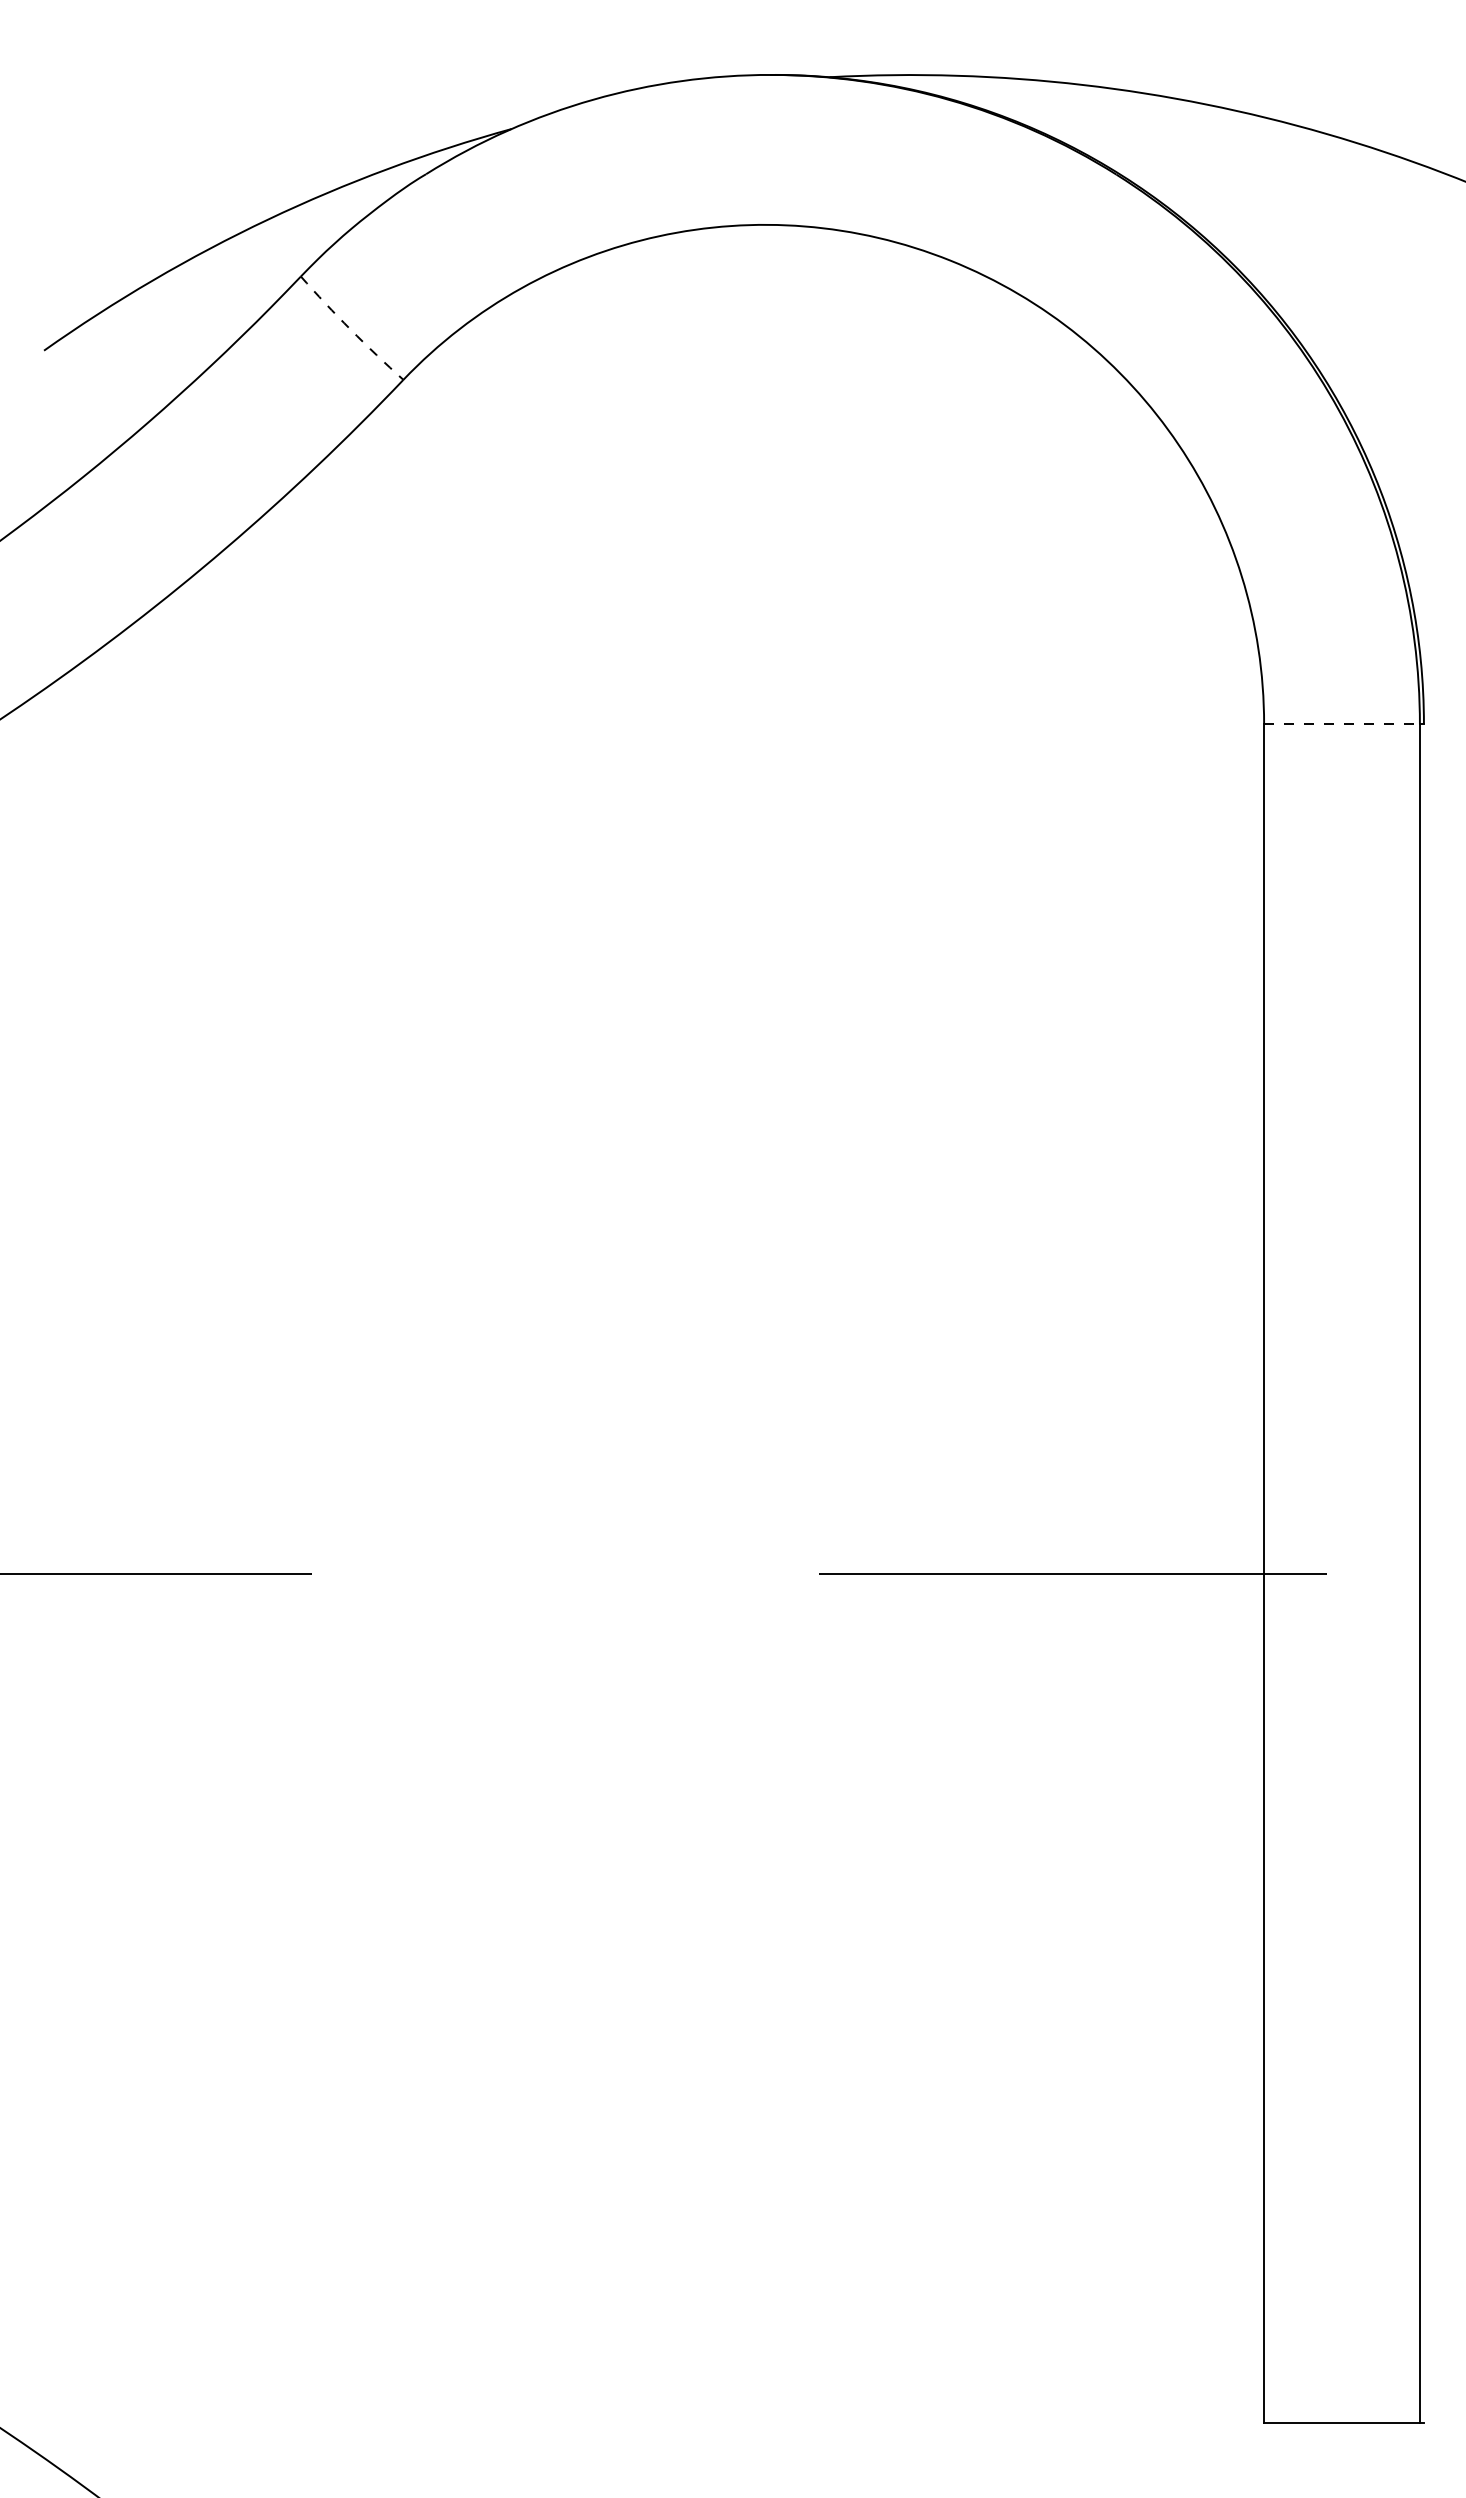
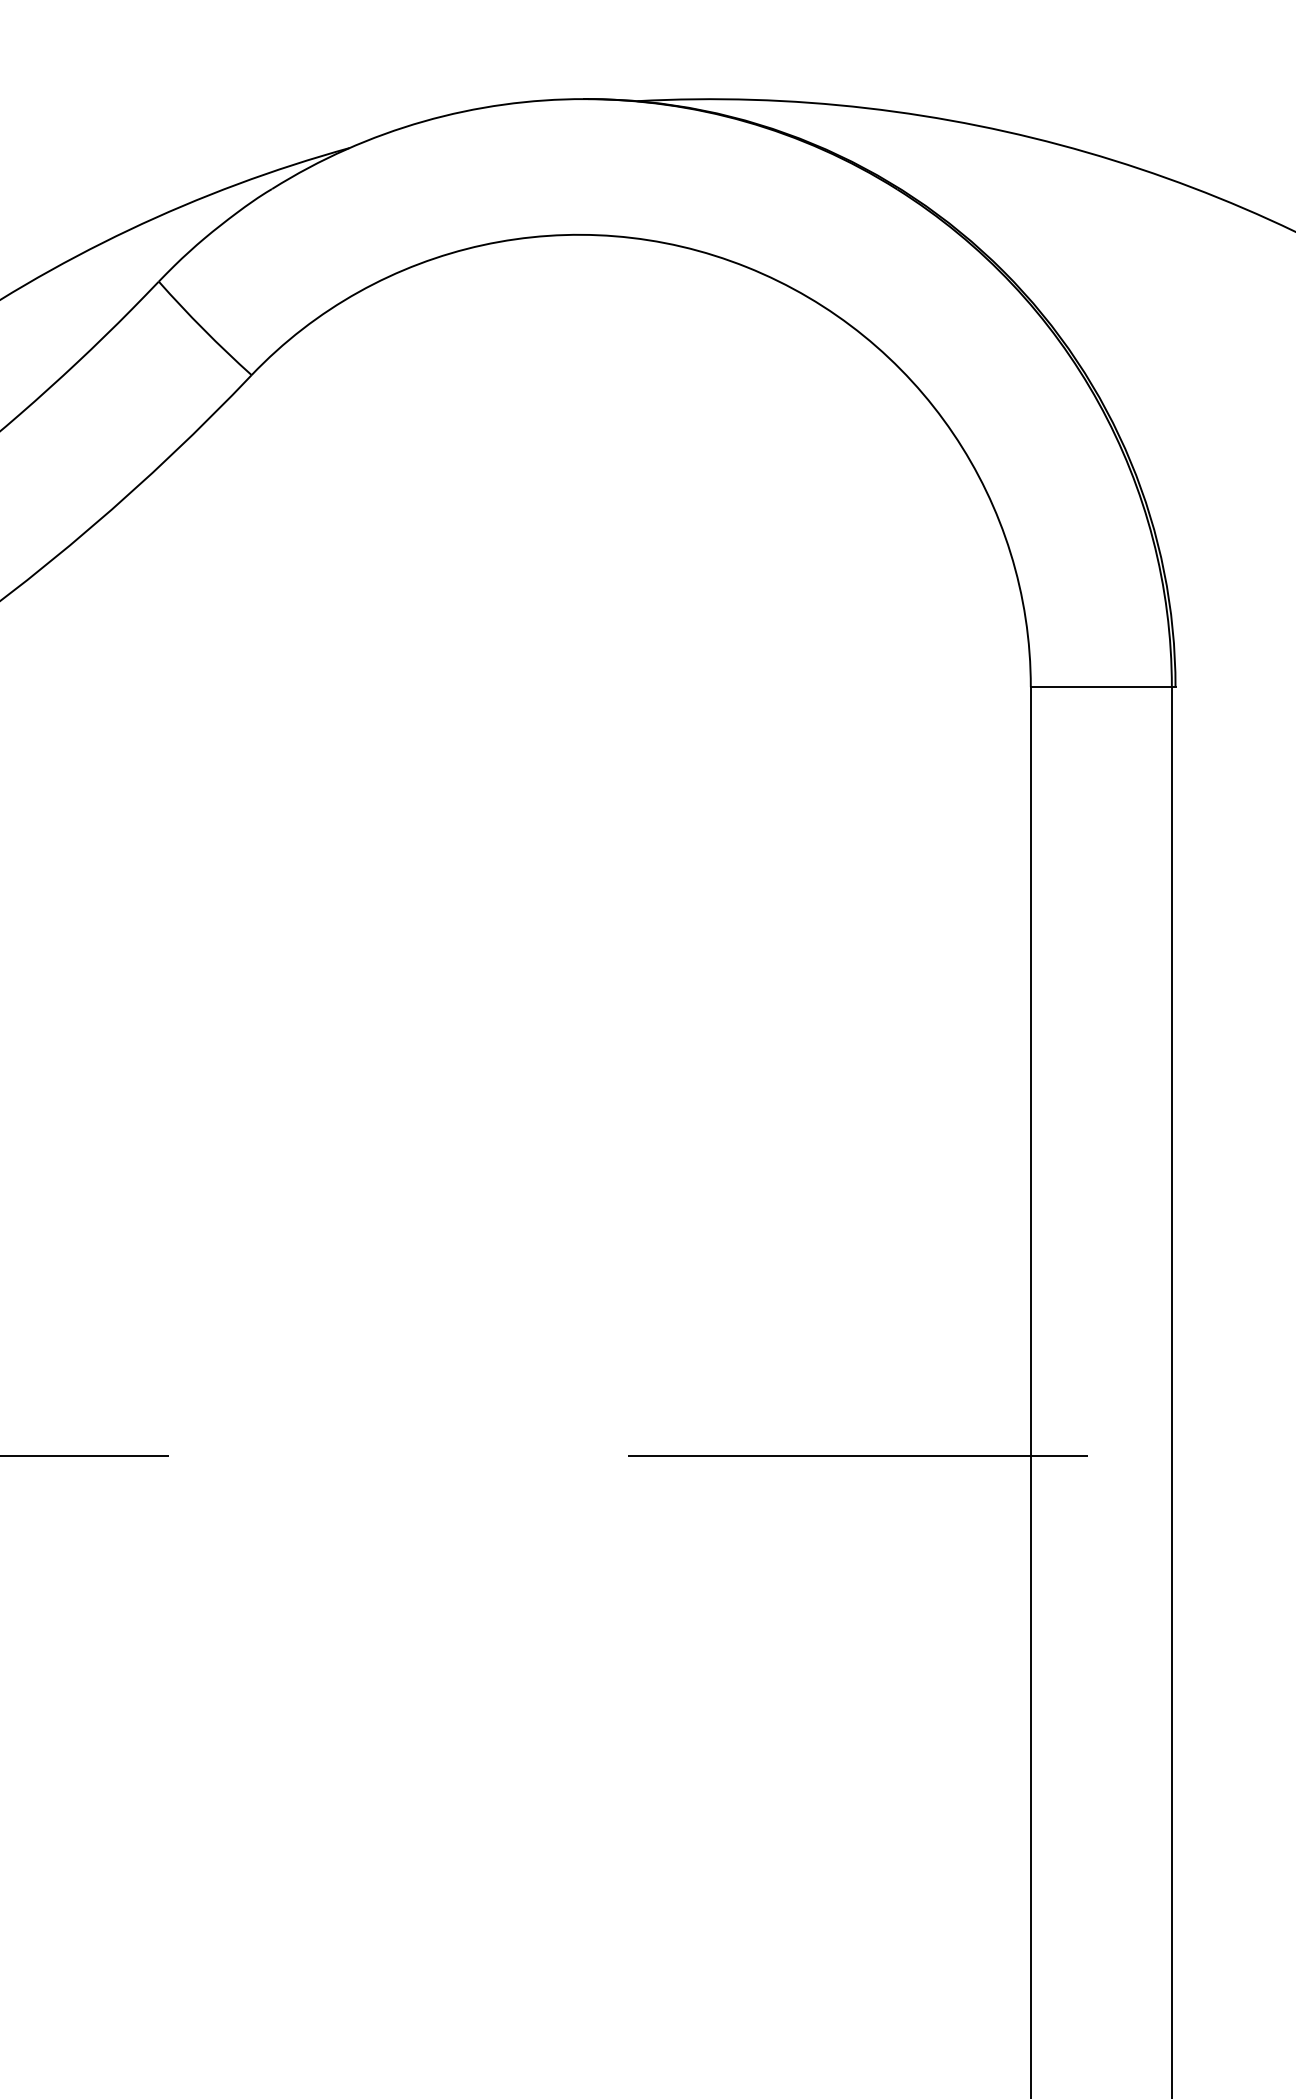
arc: (350, 329) -> (203, 329), dashed -> solid
line: (1342, 724) -> (1101, 687), dashed -> solid

